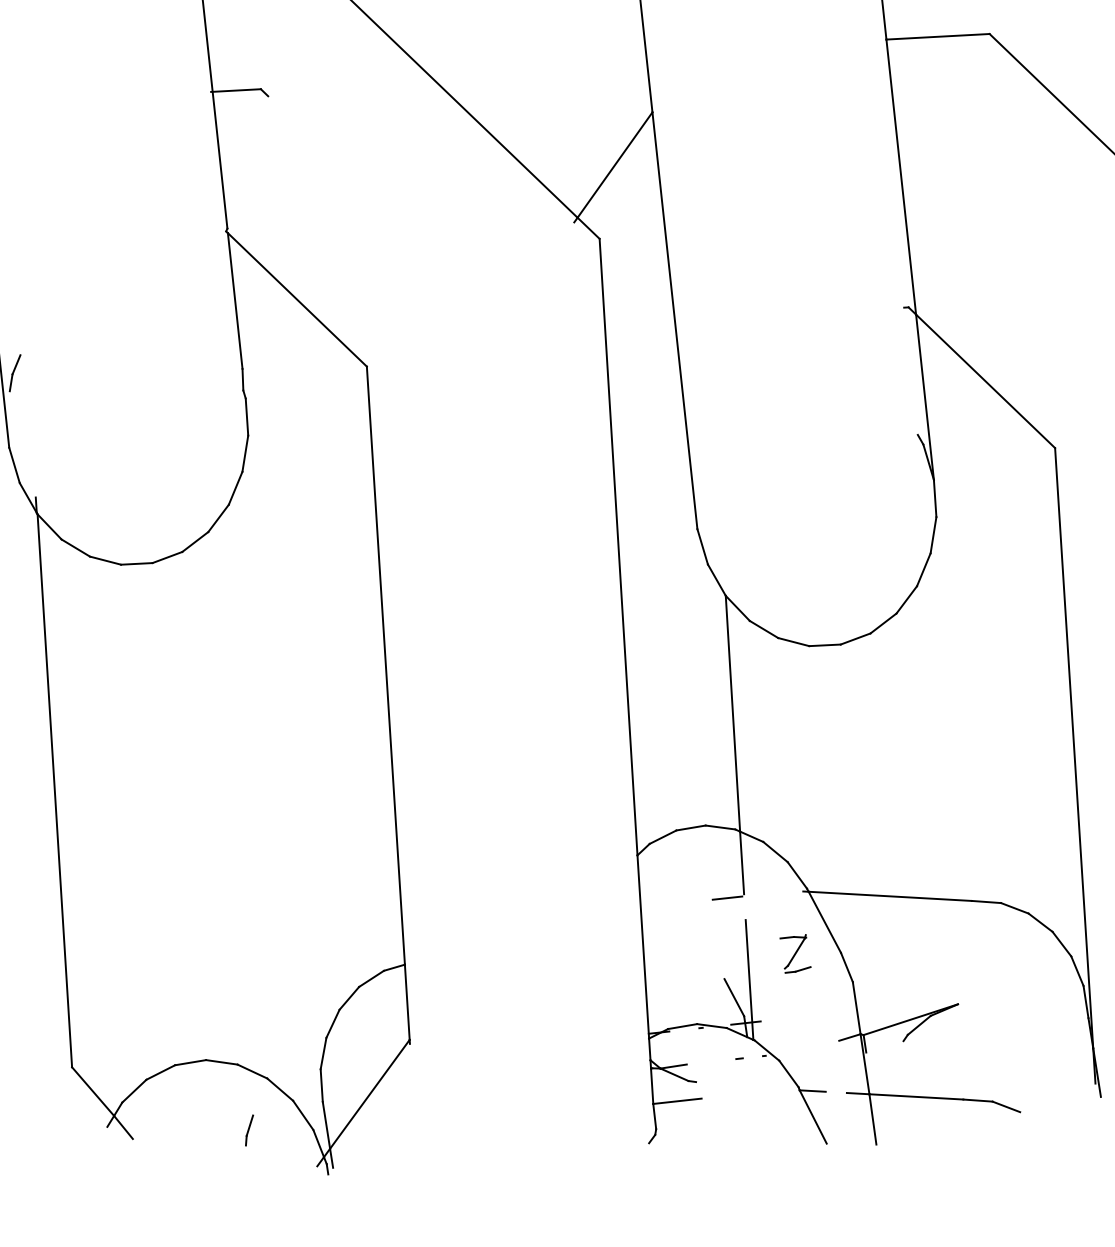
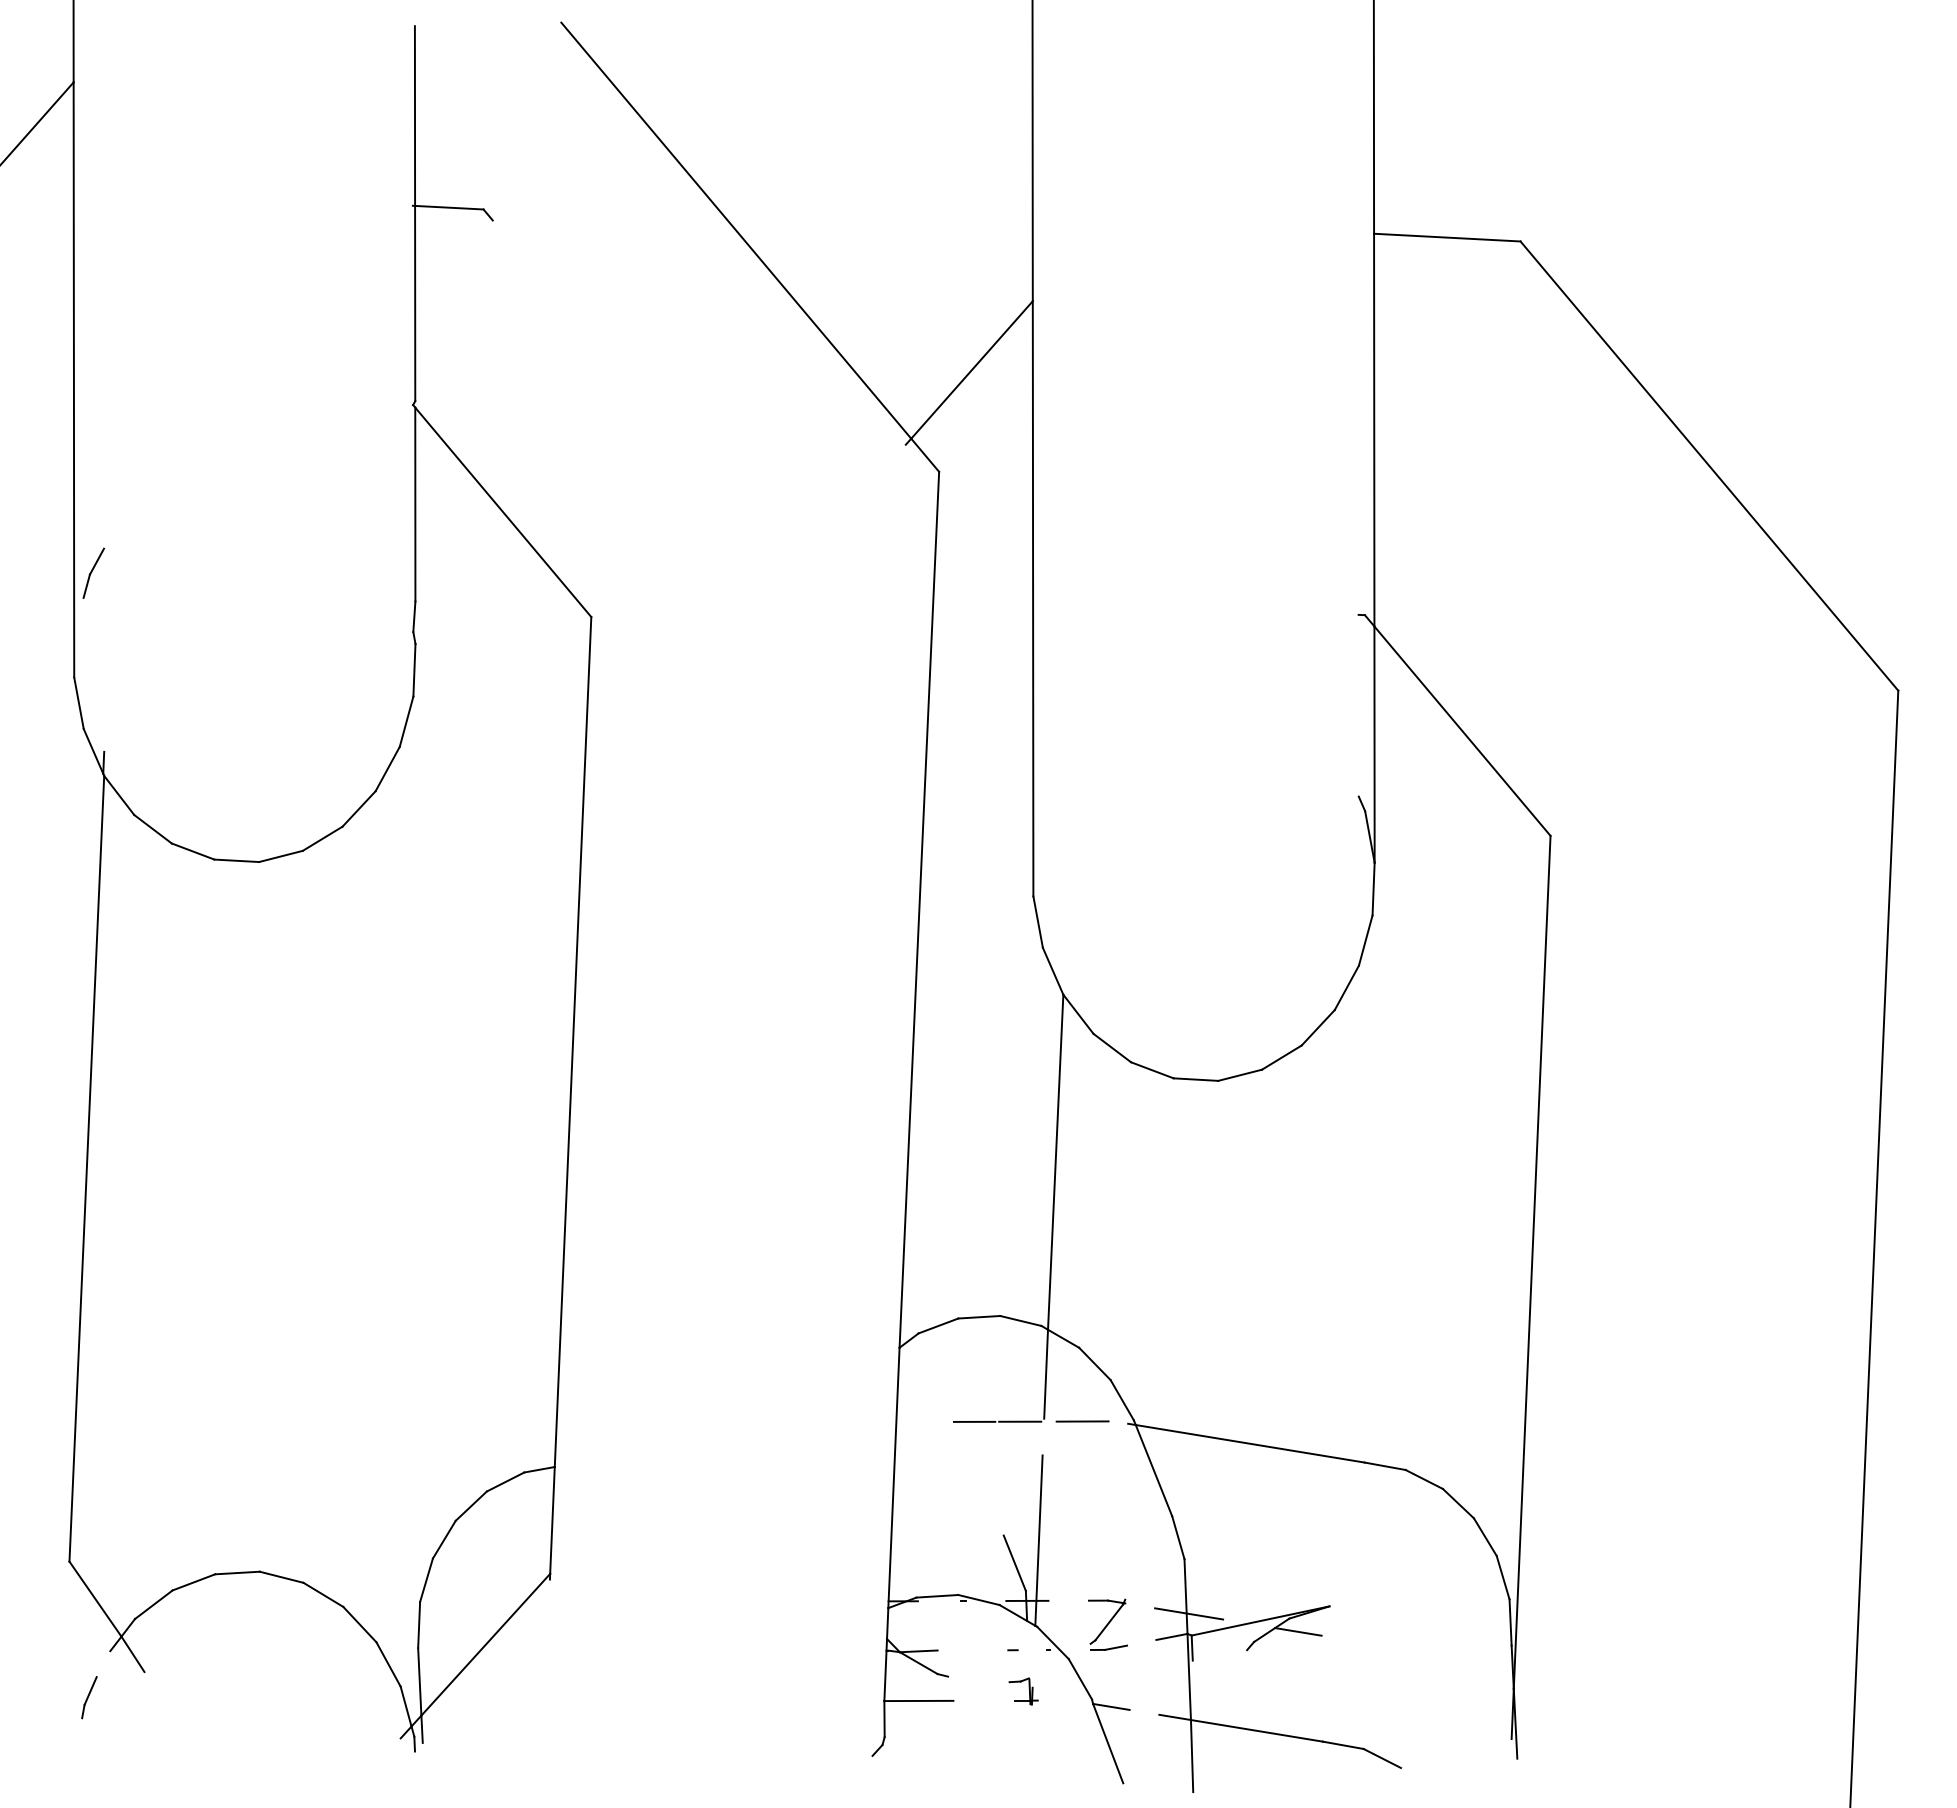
line: (771, 893) -> (1082, 1421), added
line: (695, 901) -> (974, 1421), added
part: (795, 953) -> (1107, 1624), moved
line: (860, 1019) -> (1189, 1613), added
line: (938, 1024) -> (1298, 1631), added
part: (750, 1086) -> (1023, 1691), added
part: (249, 1130) -> (89, 1697), moved

